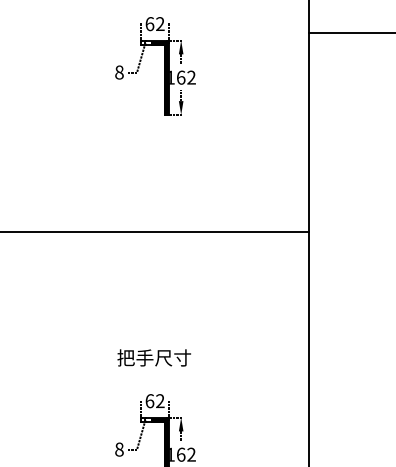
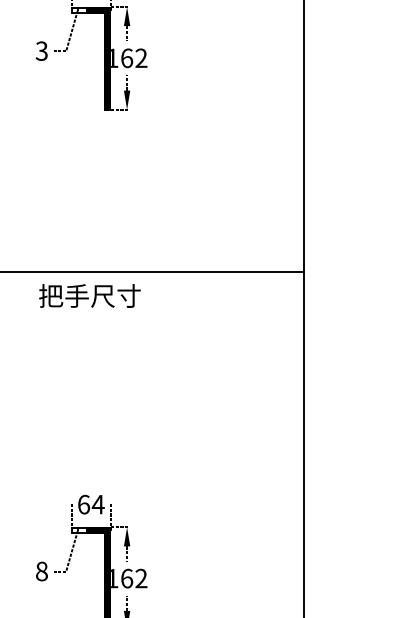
text: (119, 72) -> (41, 51), 8 -> 3
text: (153, 357) -> (88, 295), moved
text: (159, 401) -> (97, 505), 62 -> 64

